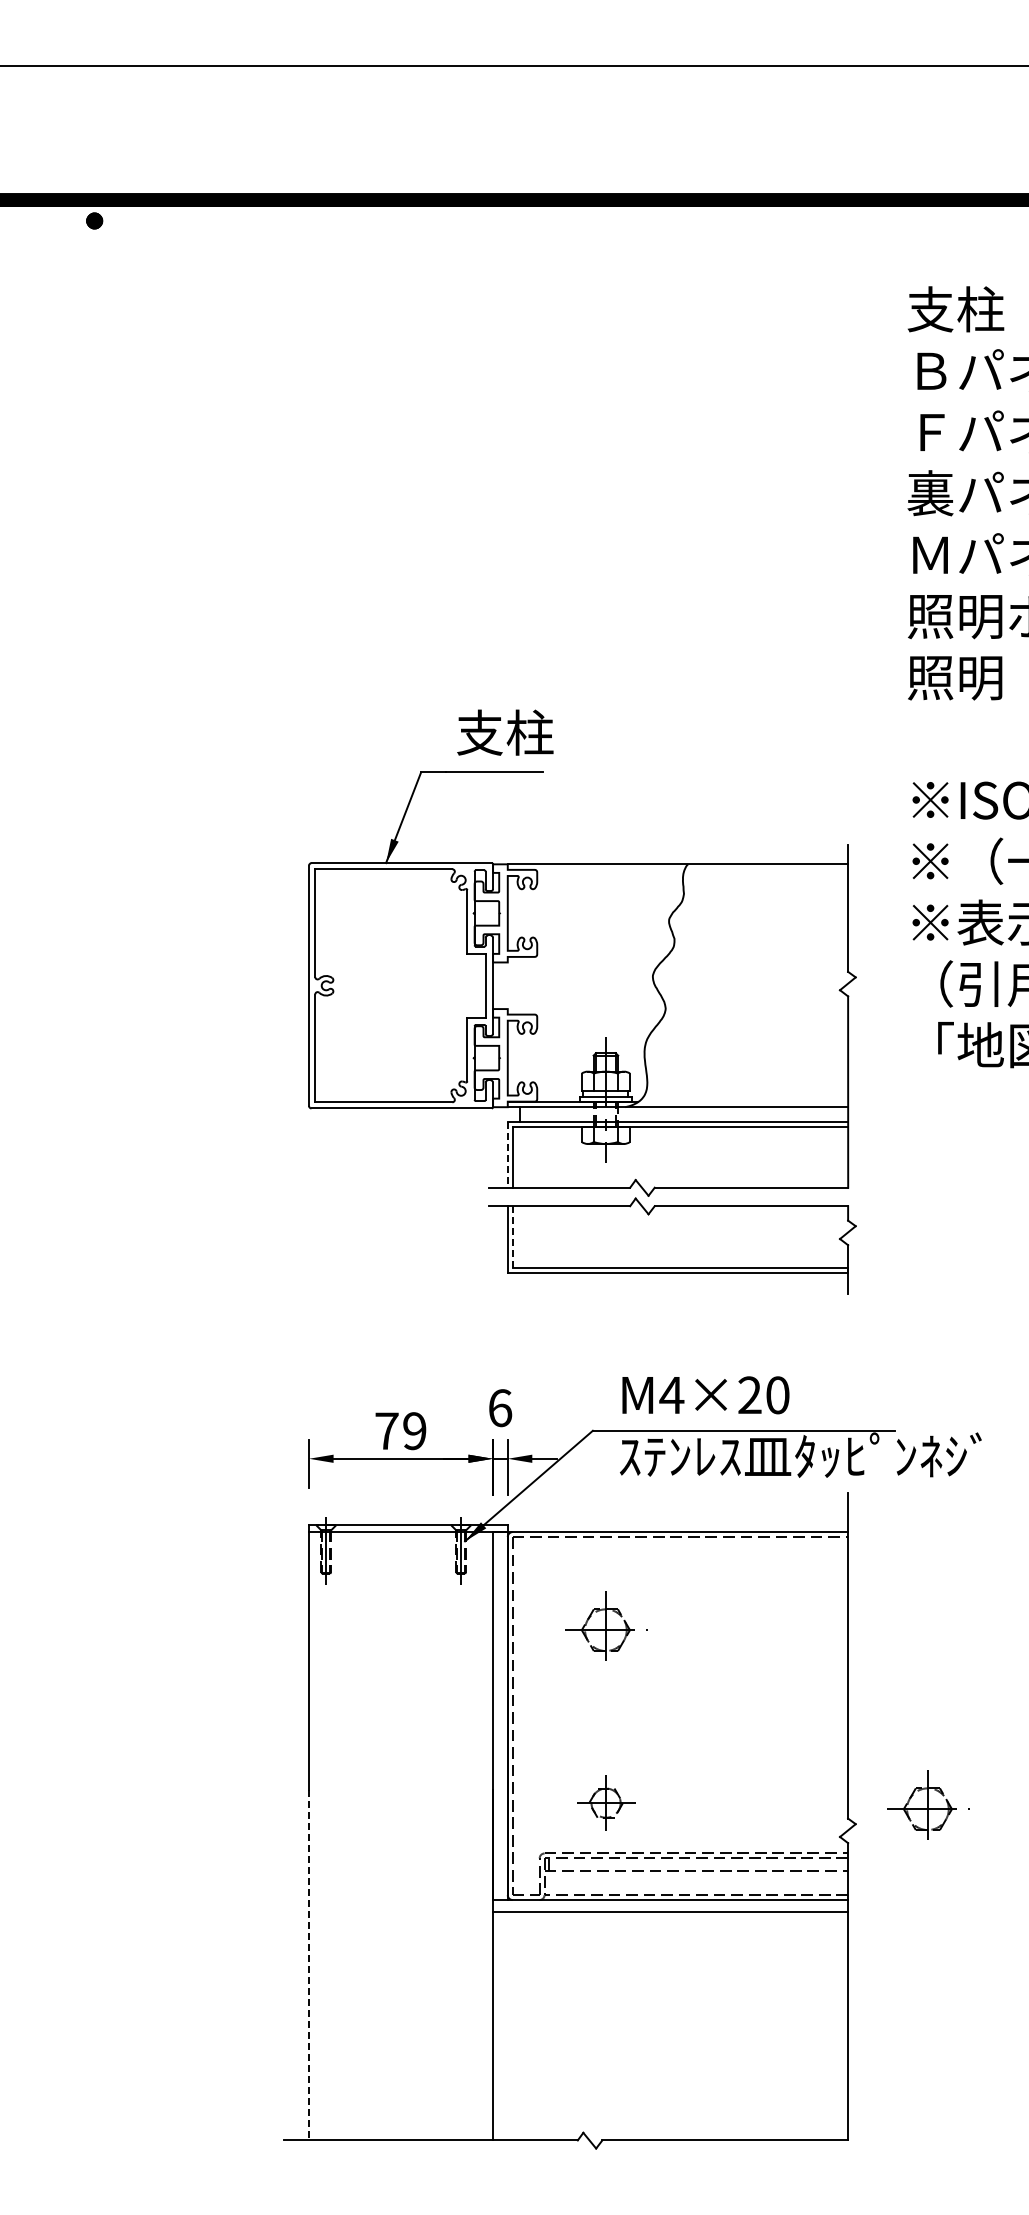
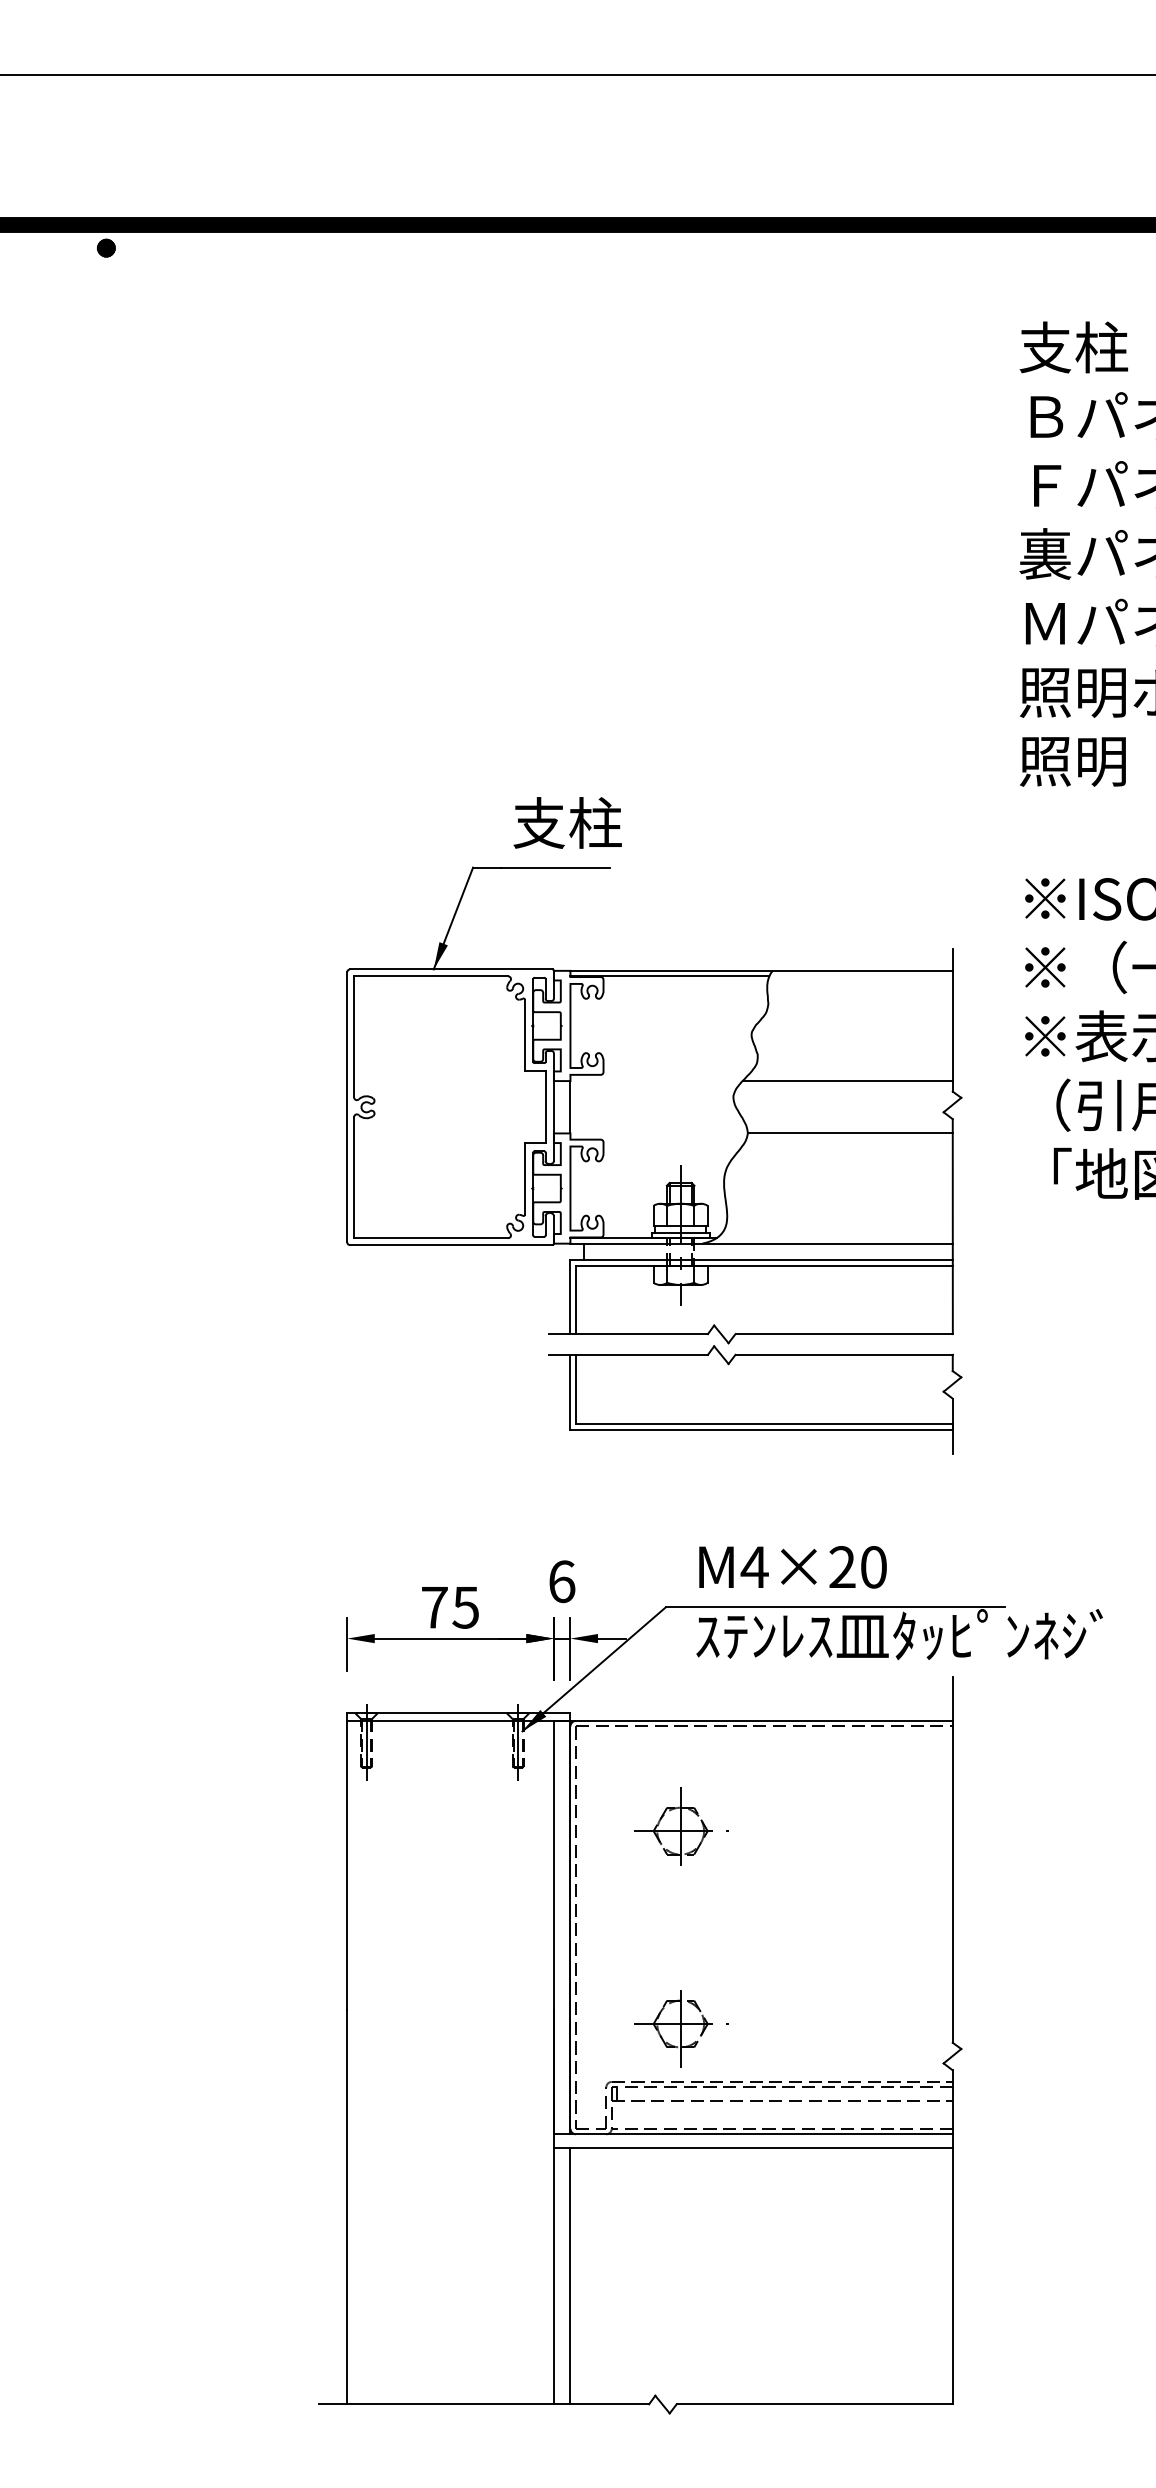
line: (595, 869) -> (668, 976), added
line: (754, 962) -> (847, 1081), added
line: (507, 985) -> (570, 1106), added
line: (756, 1009) -> (849, 1133), added
line: (507, 1154) -> (570, 1296), dashed -> solid
line: (512, 1237) -> (575, 1390), dashed -> solid
text: (414, 1431) -> (465, 1607), 79 -> 75
part: (928, 1804) -> (1043, 2026), removed
part: (606, 1805) -> (681, 2028), size x1.43
line: (309, 1965) -> (347, 2207), dashed -> solid
line: (507, 2026) -> (570, 2276), added

